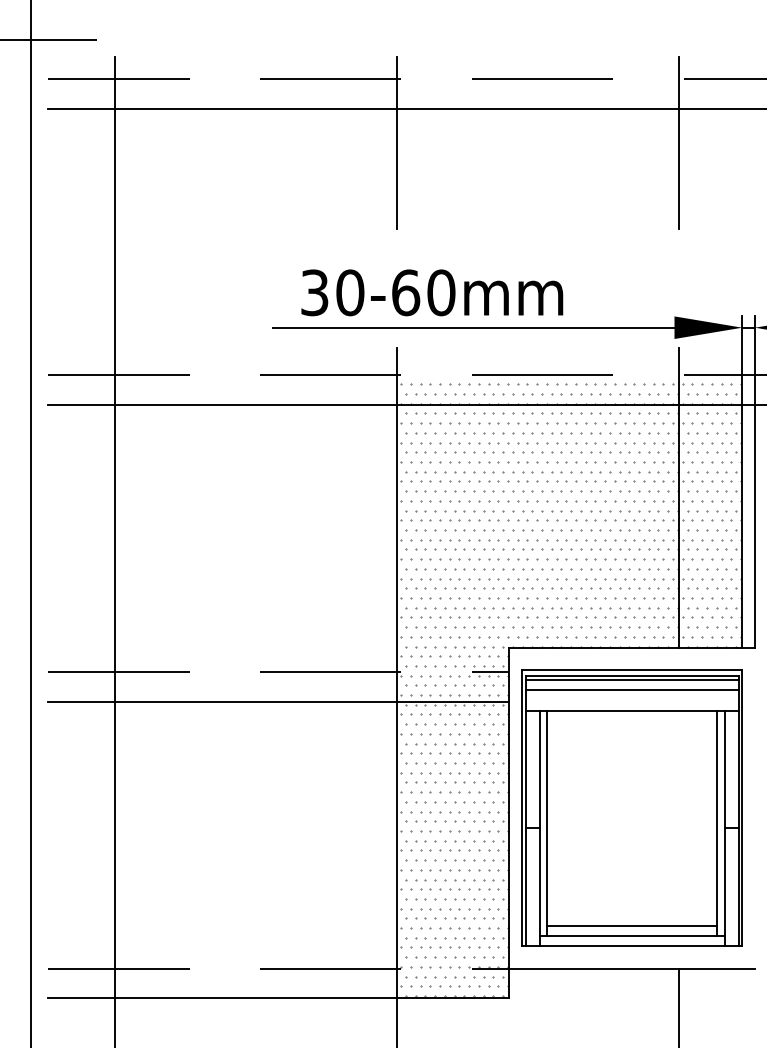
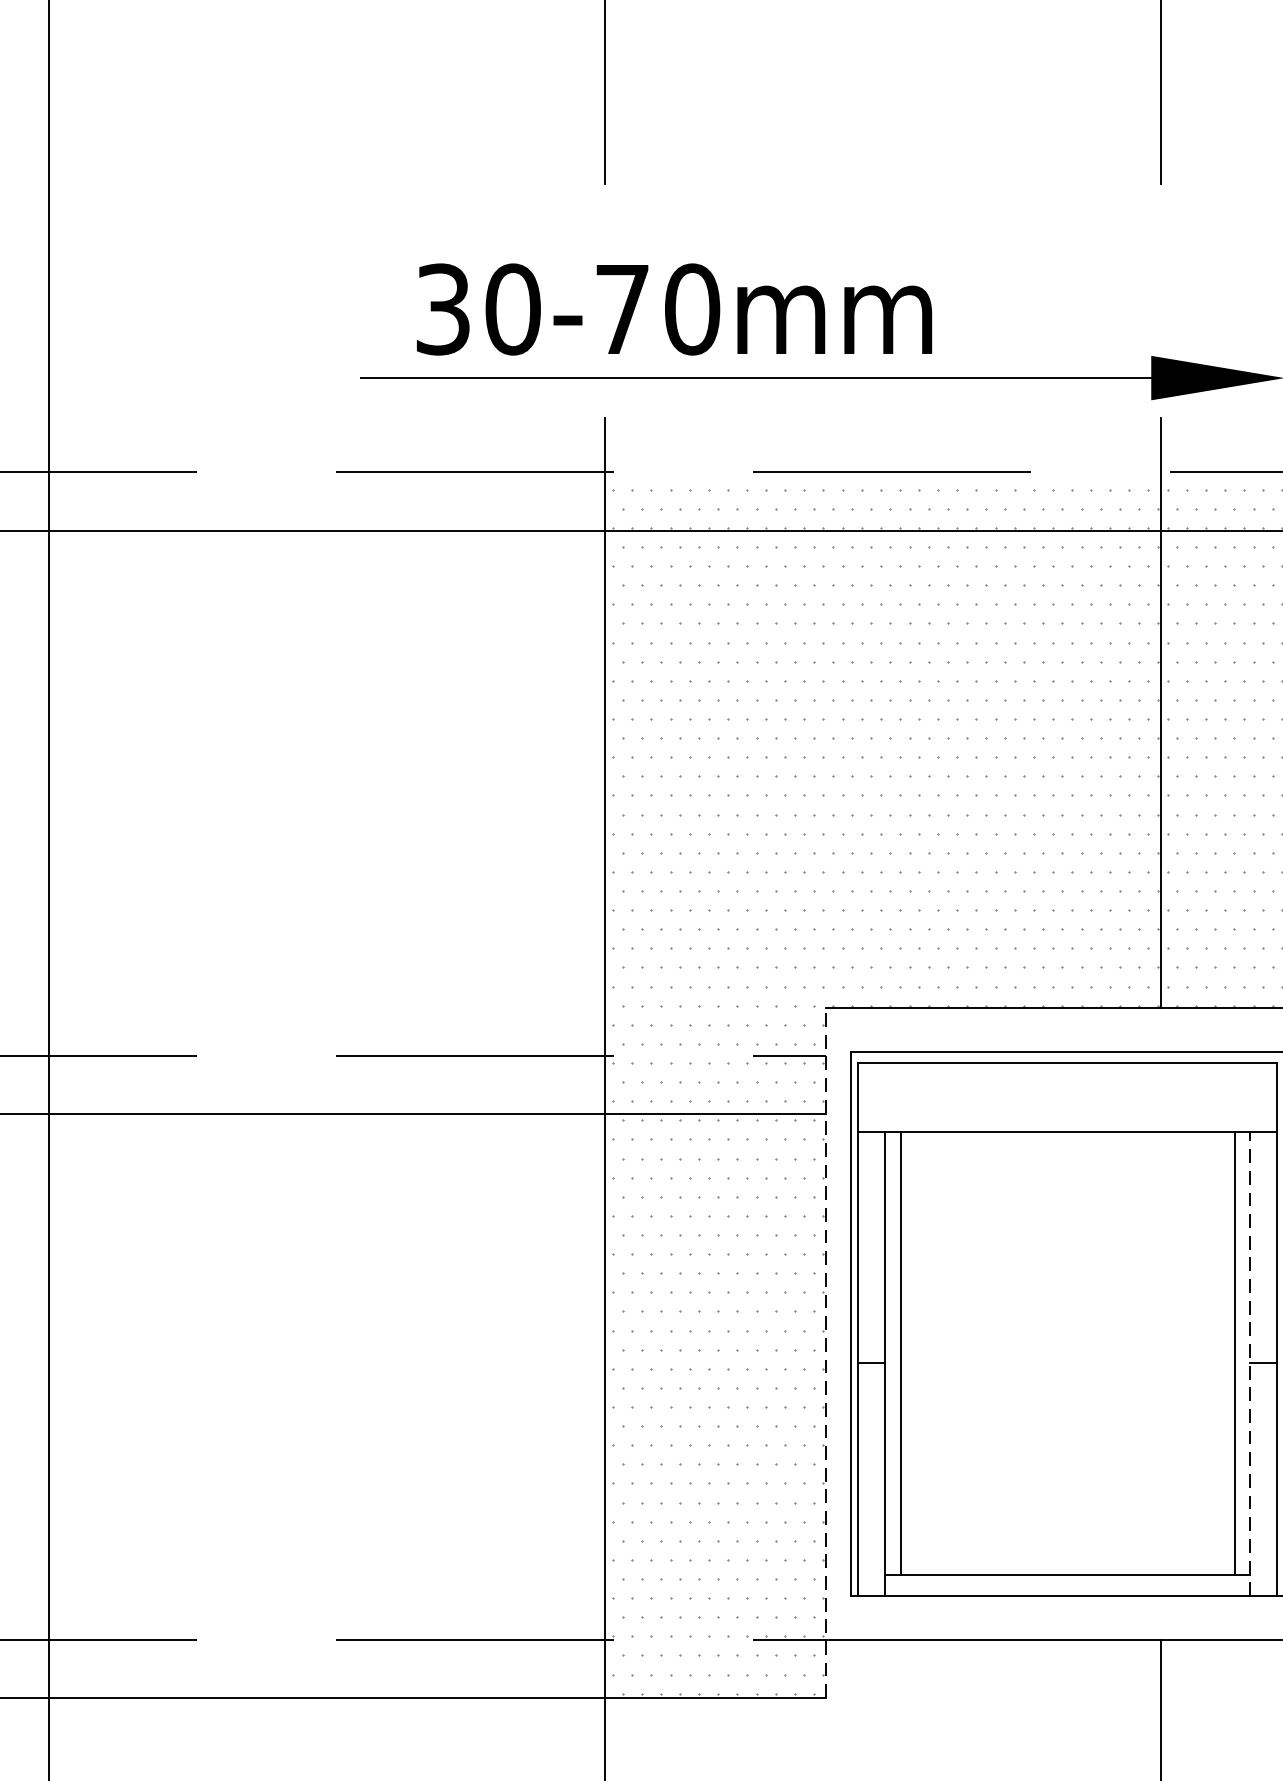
text: (406, 292) -> (623, 308), 30-60mm -> 30-70mm
line: (631, 679) -> (1066, 1070), removed
line: (631, 689) -> (1066, 1090), removed
line: (509, 822) -> (826, 1352), solid -> dashed
line: (724, 828) -> (1249, 1363), solid -> dashed
line: (631, 925) -> (1066, 1554), removed

